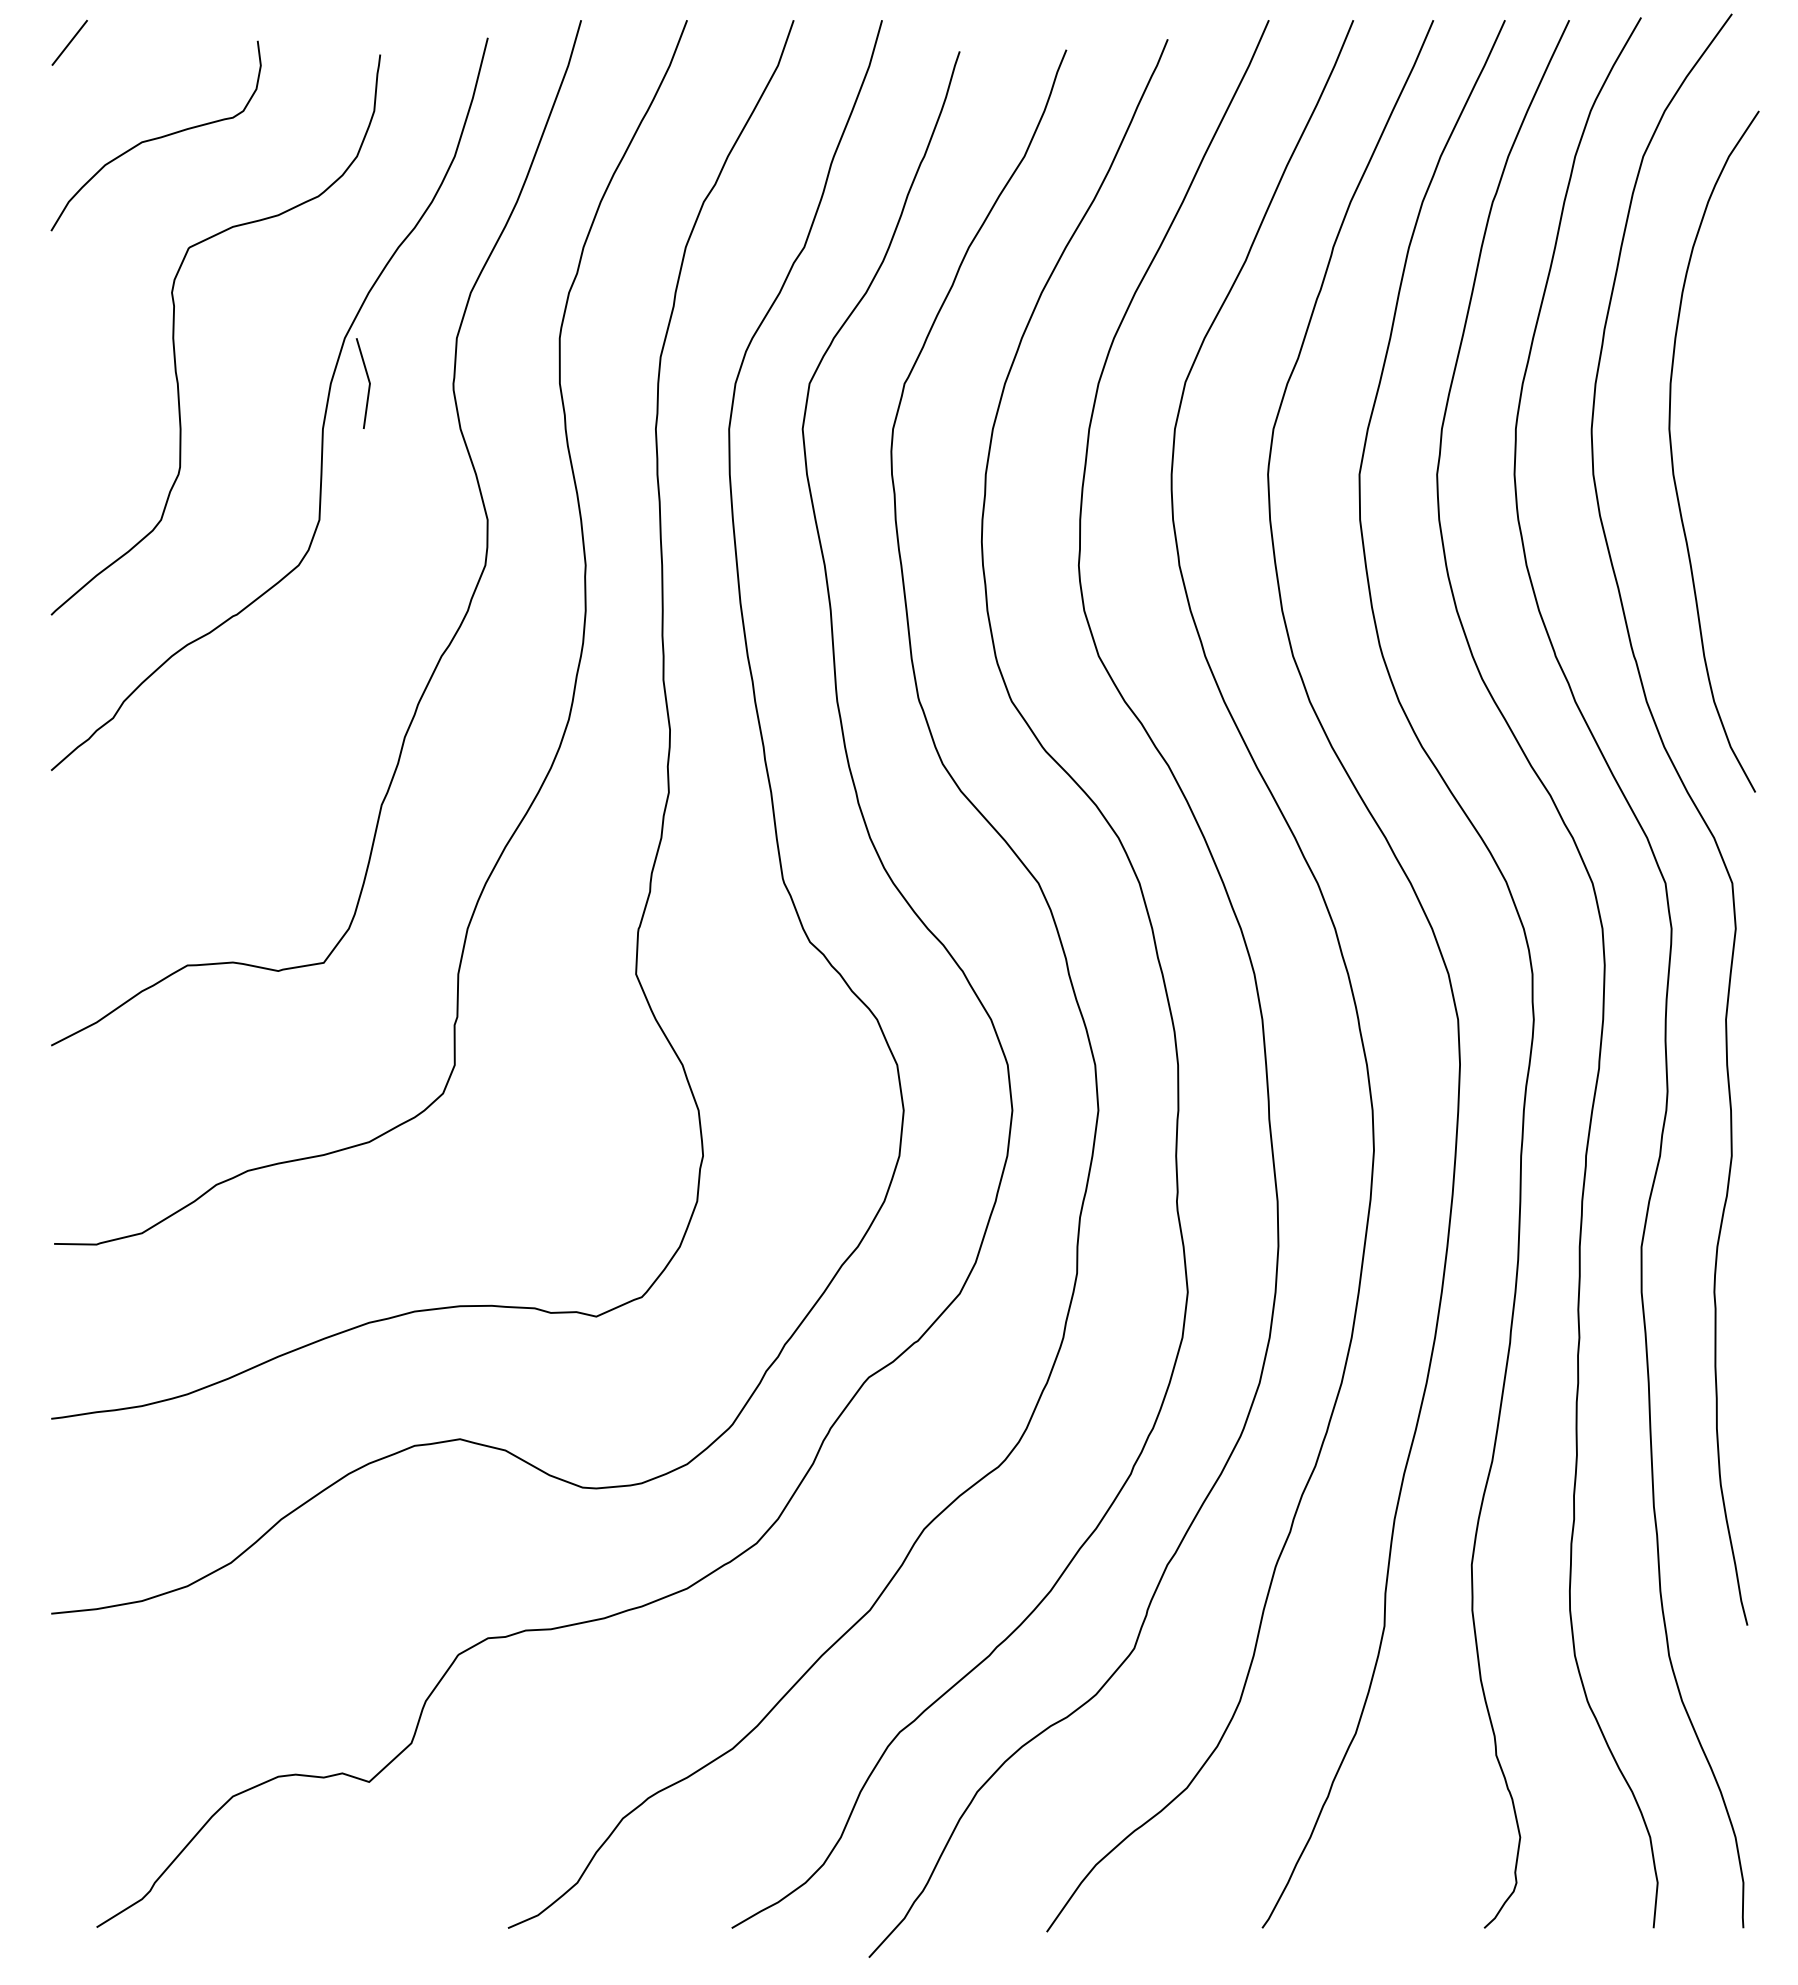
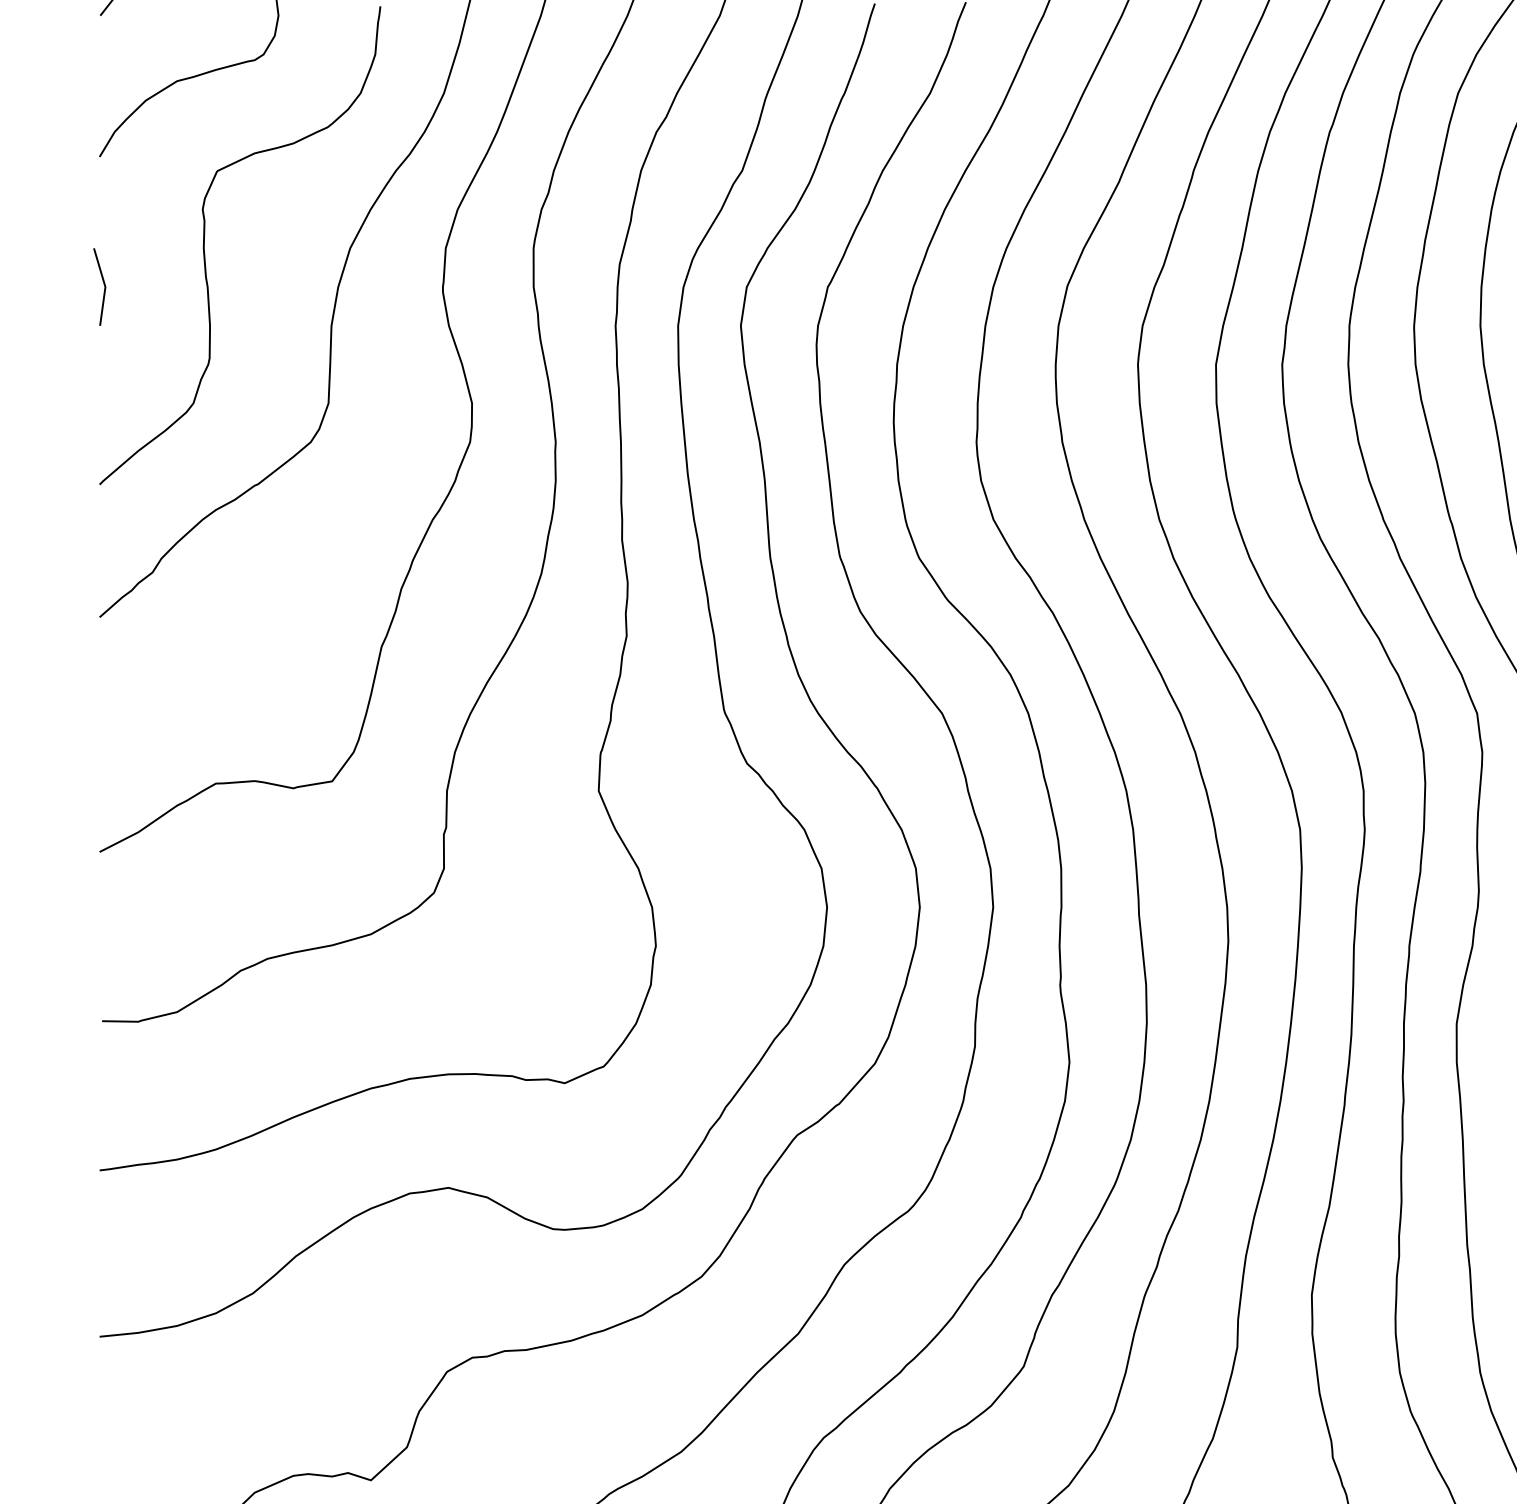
line: (368, 382) -> (104, 286), moved

